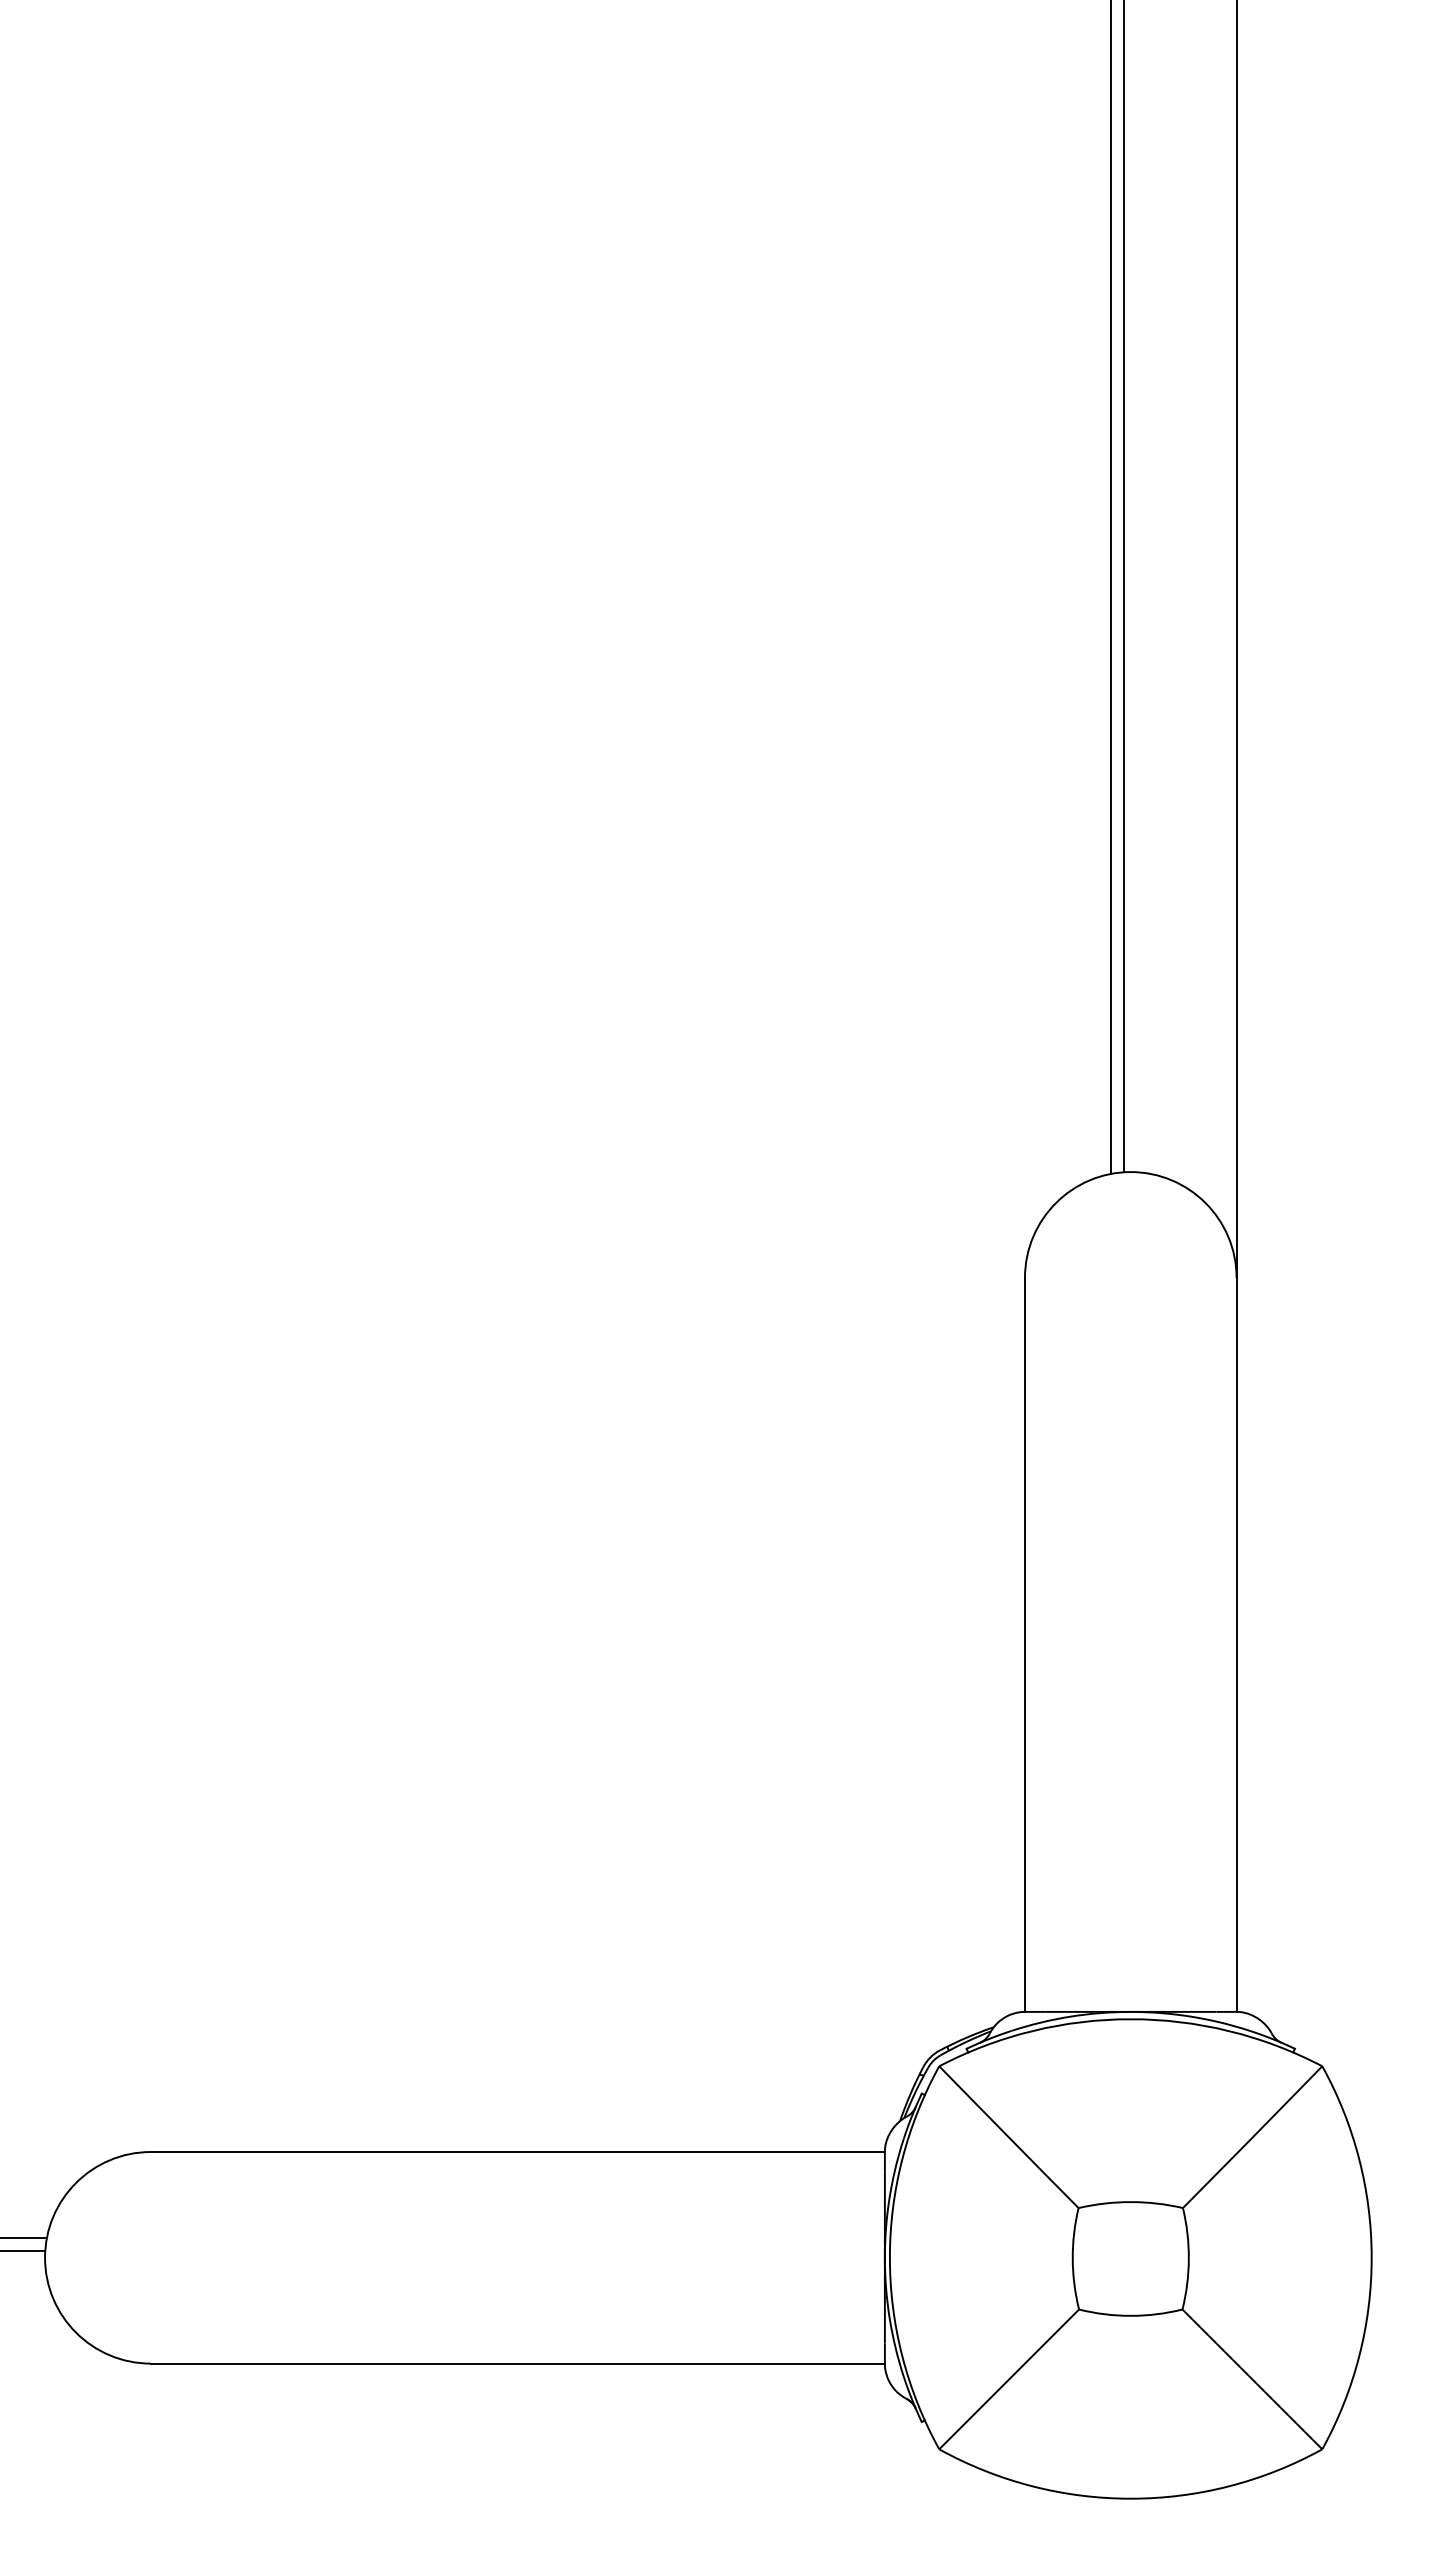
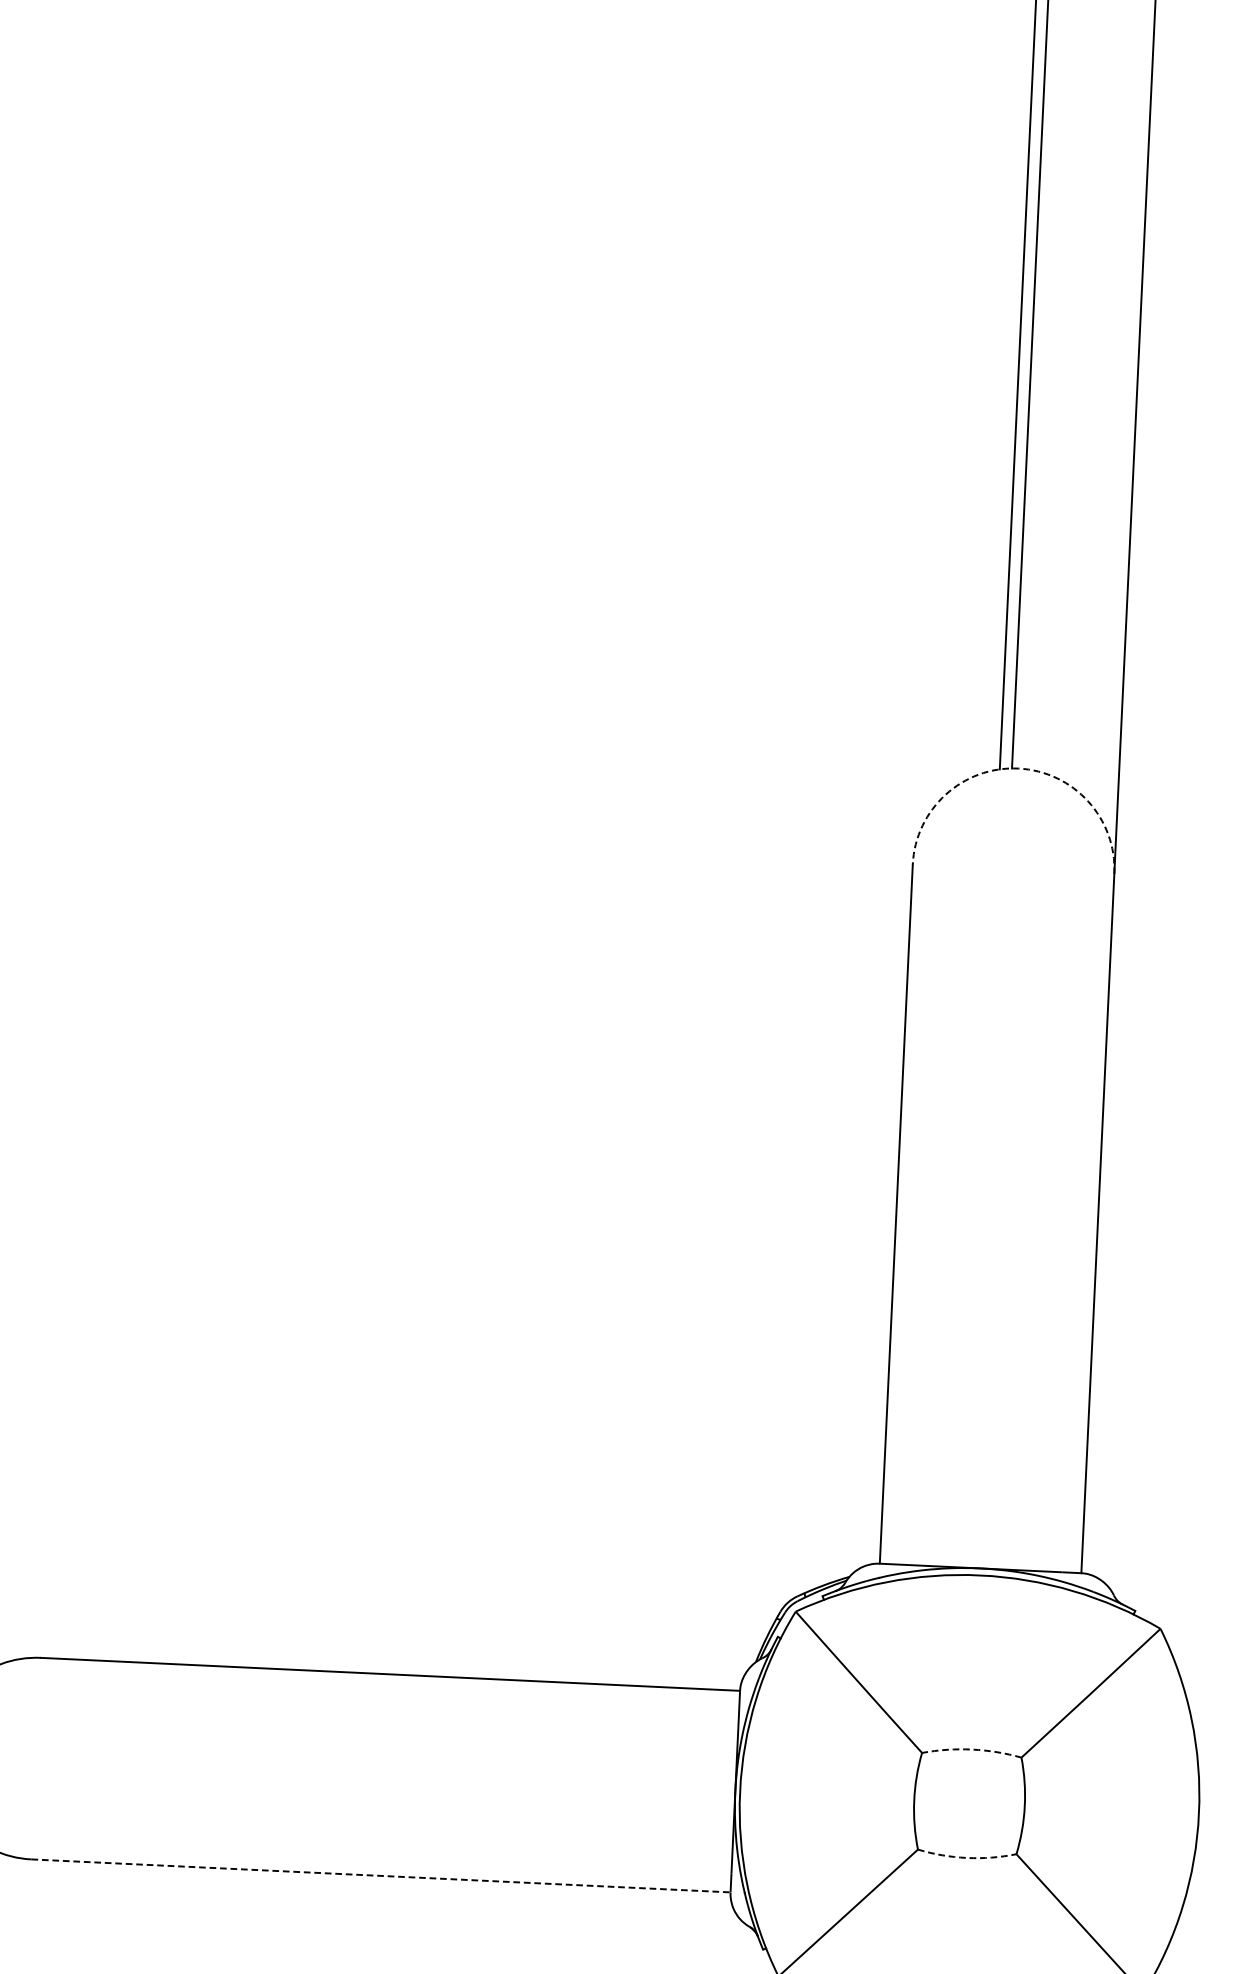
arc: (1130, 1172) -> (1018, 768), solid -> dashed
arc: (1130, 2202) -> (971, 1749), solid -> dashed
arc: (1130, 2315) -> (966, 1857), solid -> dashed
line: (518, 2363) -> (381, 1875), solid -> dashed

